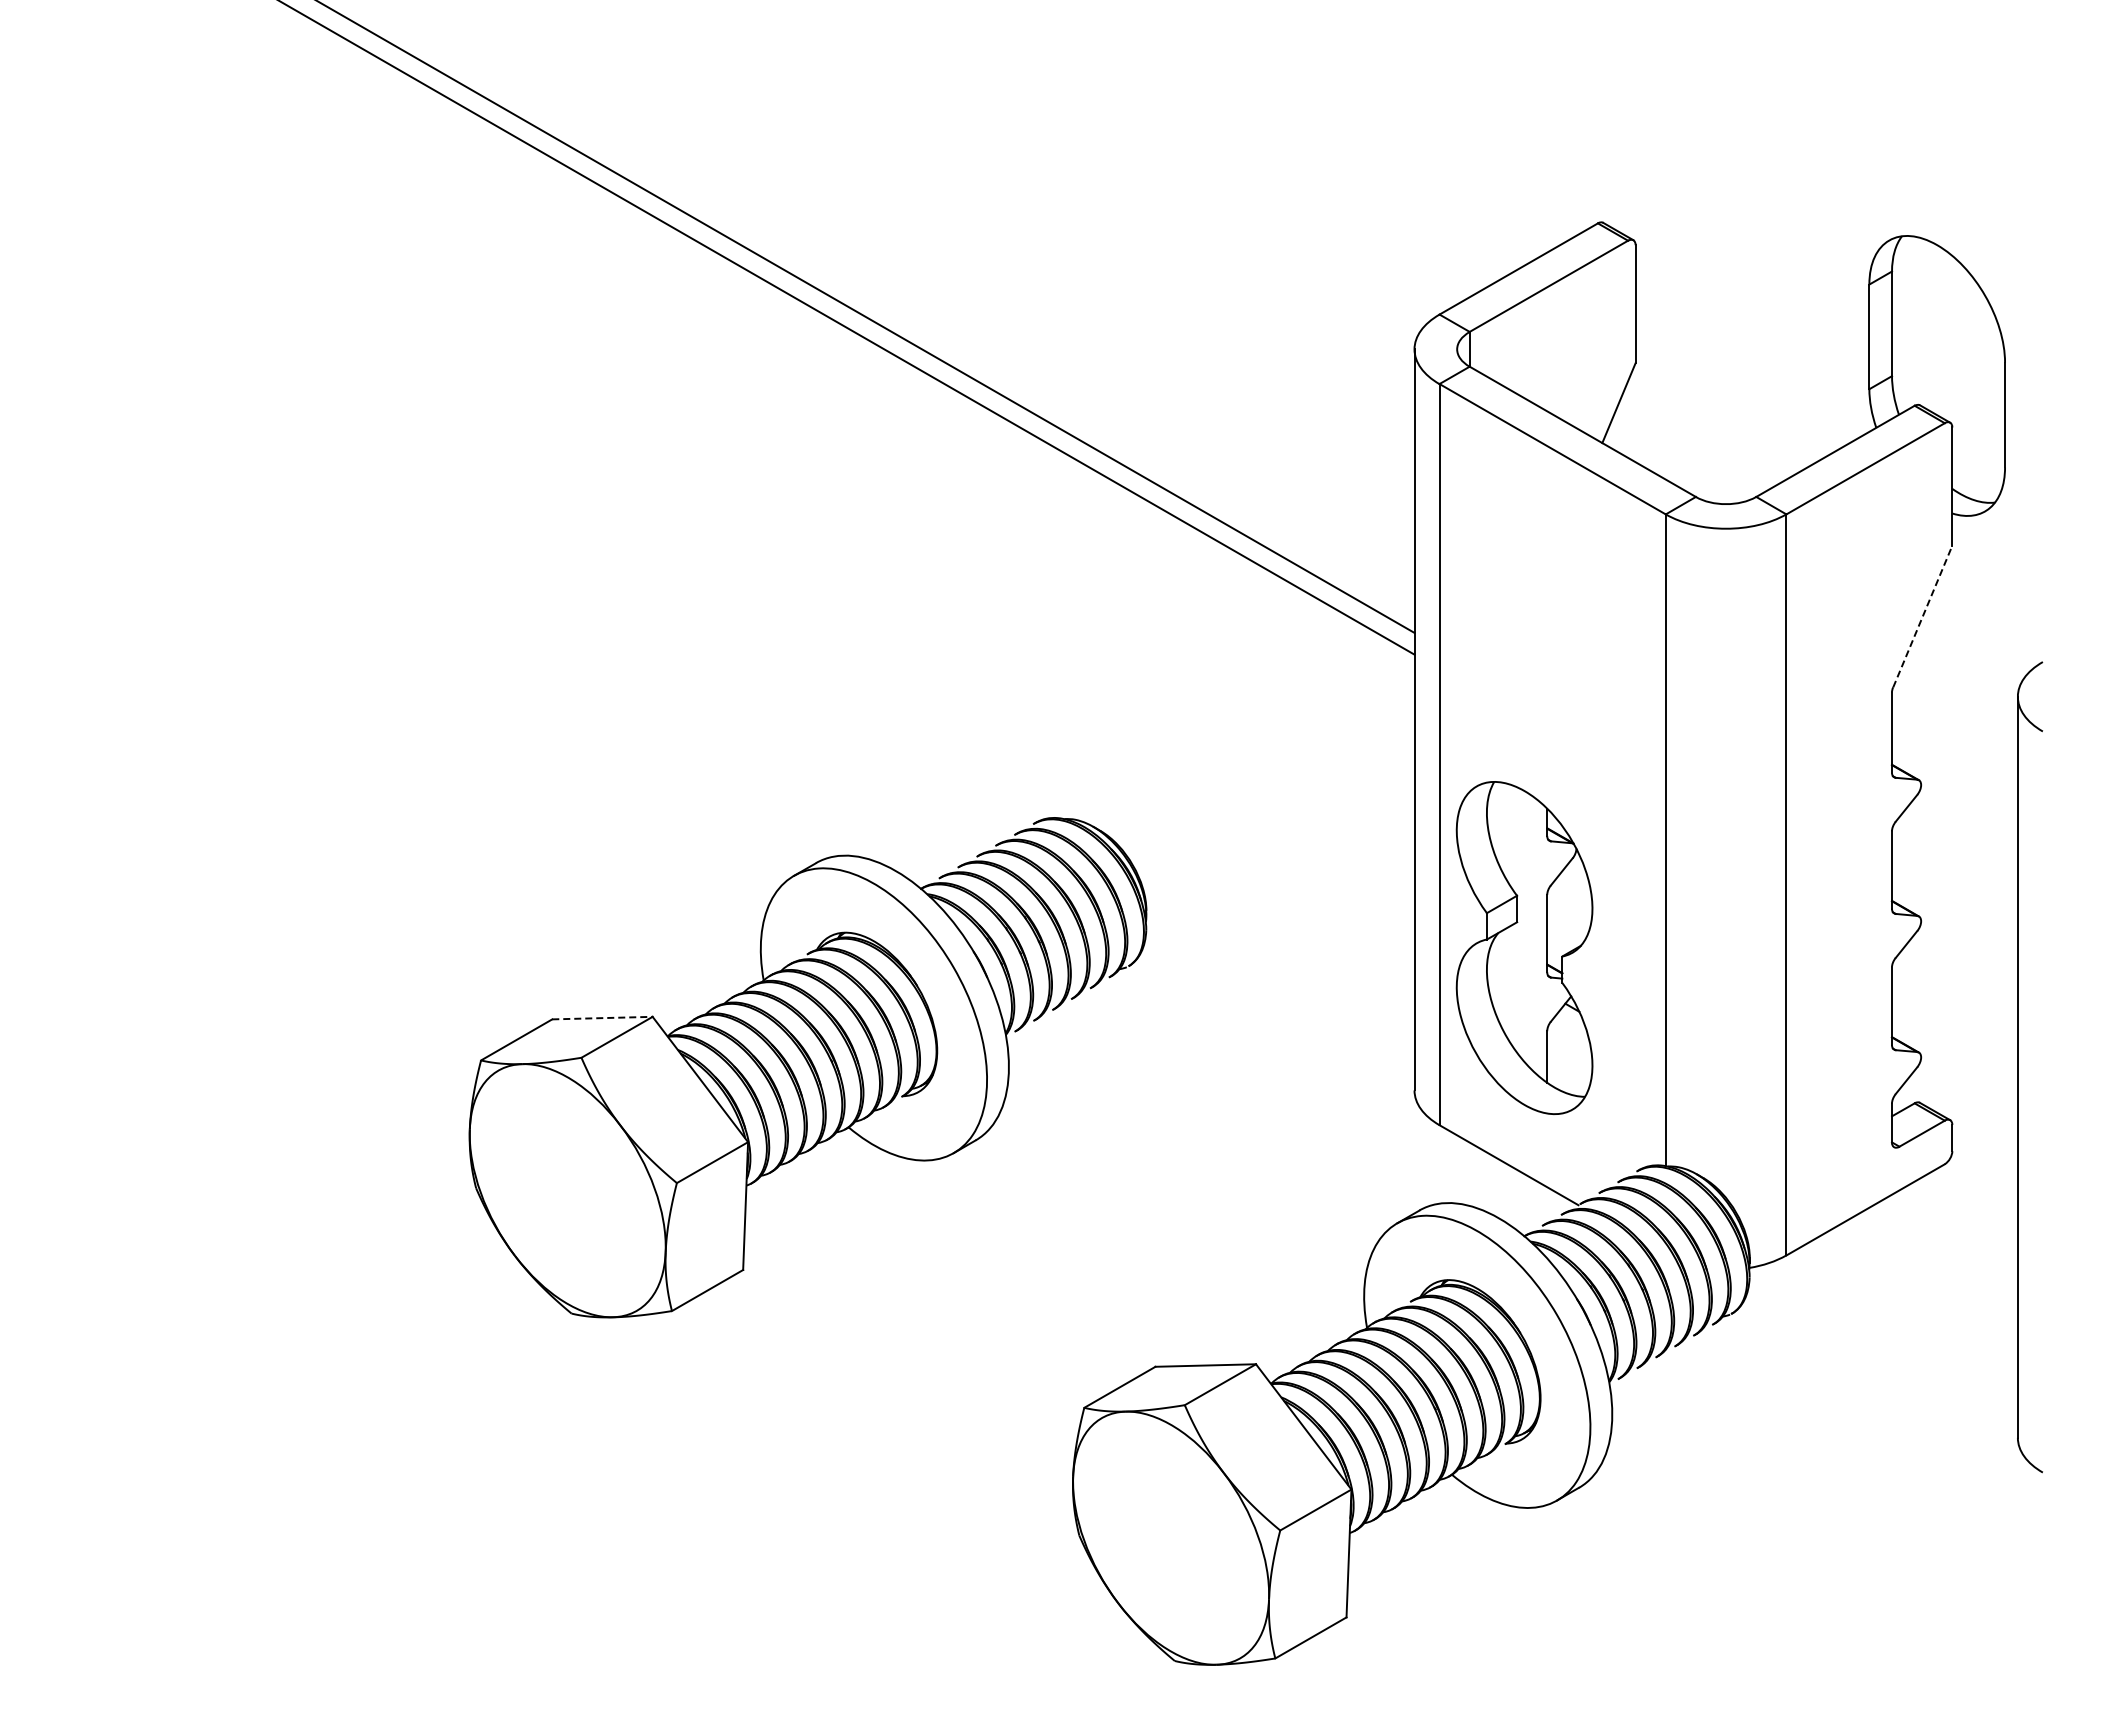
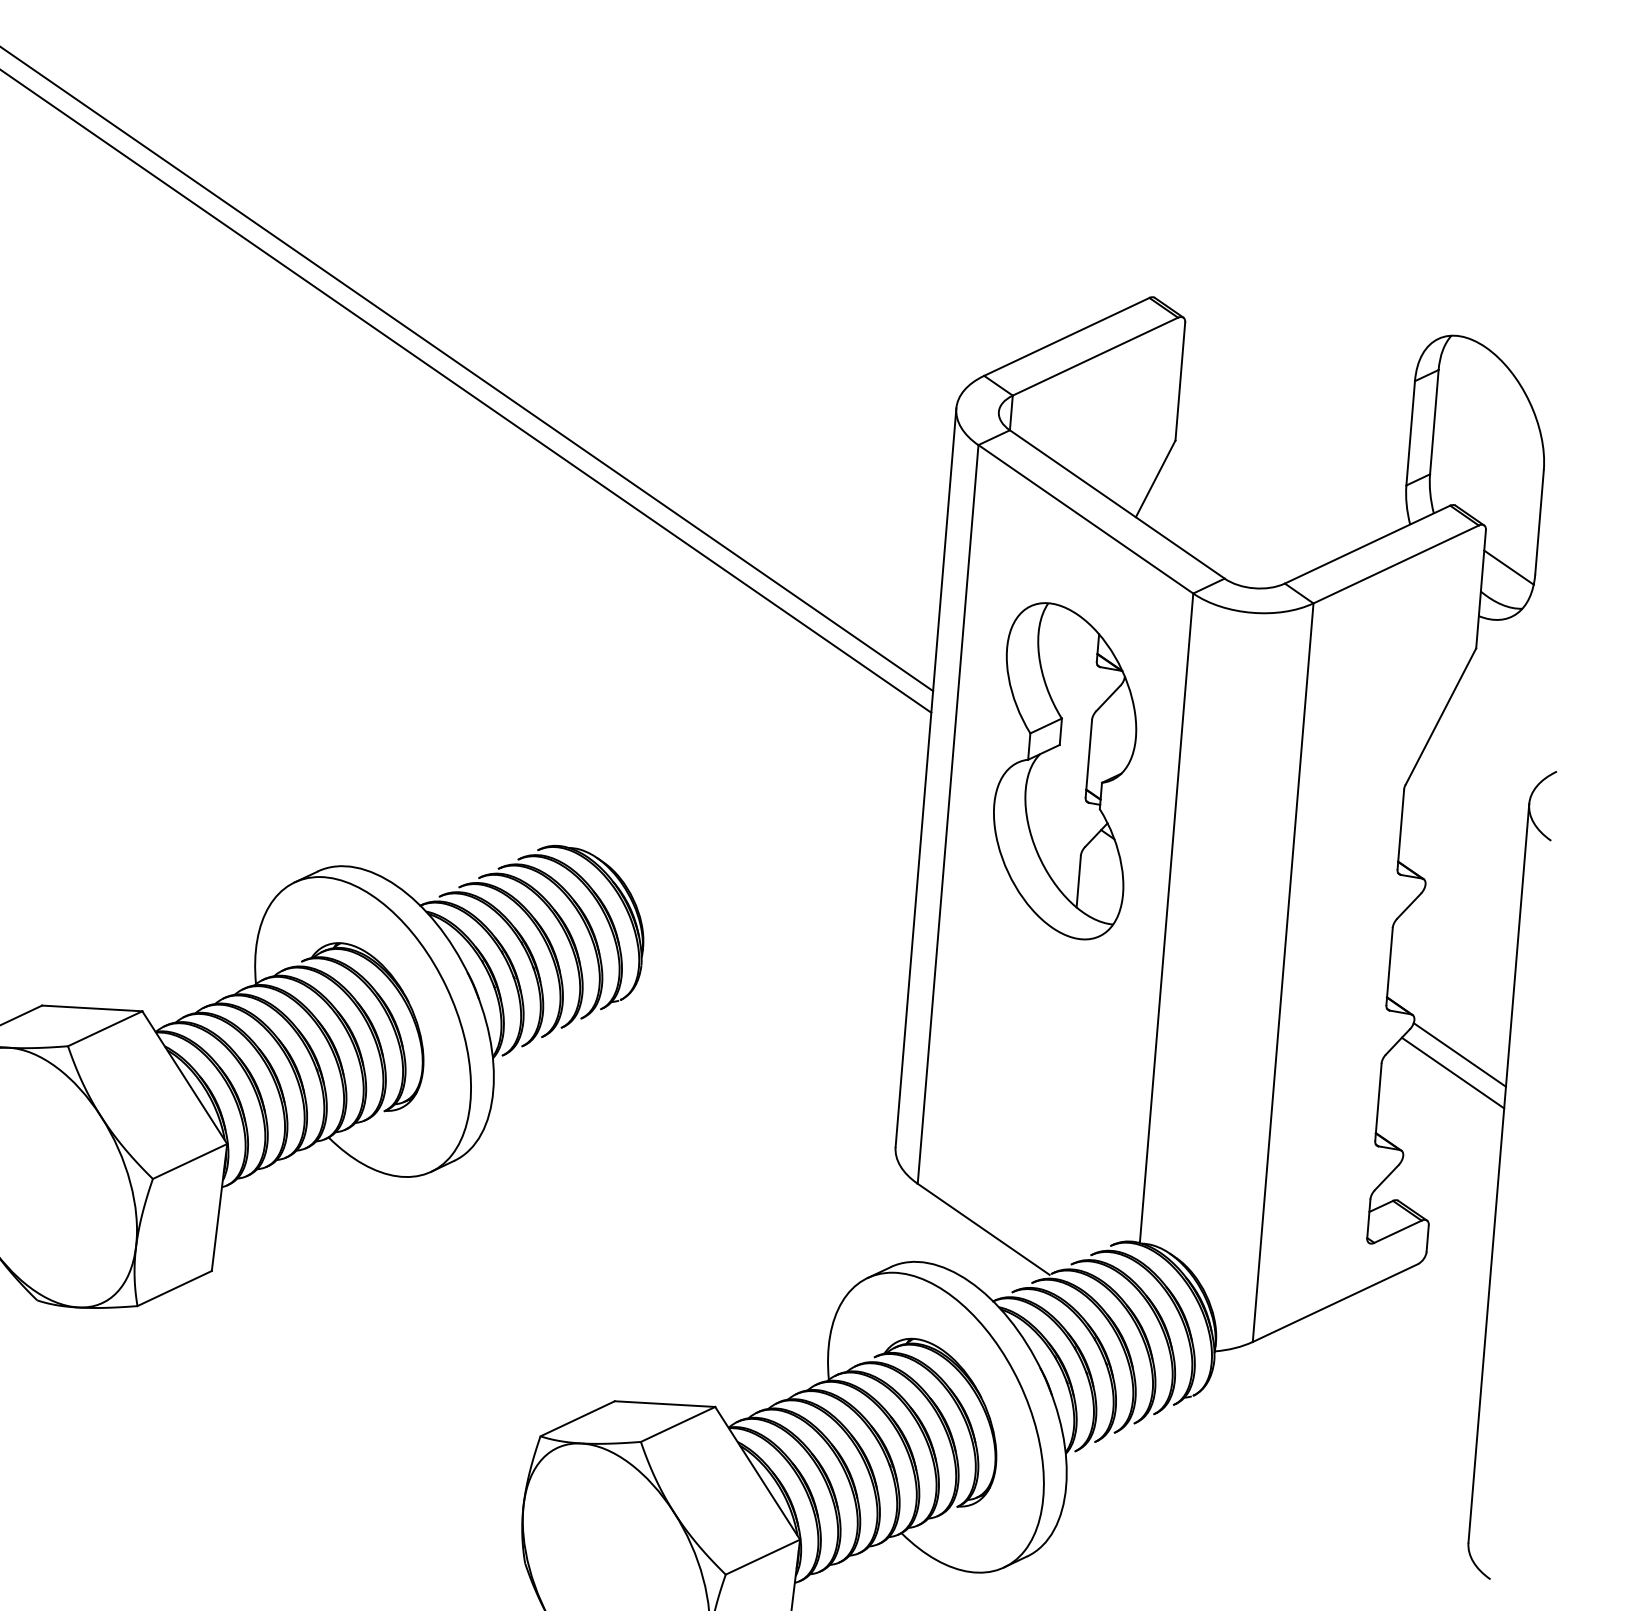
line: (1978, 462) -> (1509, 567), added
line: (1922, 616) -> (1440, 716), dashed -> solid
part: (1524, 947) -> (1065, 770), moved
line: (1968, 952) -> (1459, 1054), added
line: (1963, 971) -> (1452, 1073), added
line: (602, 1018) -> (92, 1008), dashed -> solid

